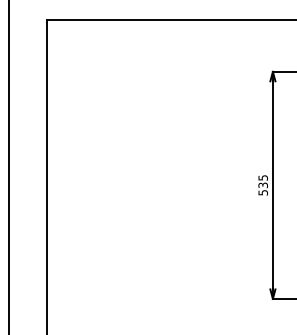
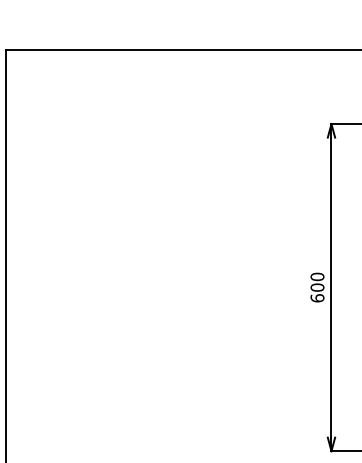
text: (262, 185) -> (316, 287), 535 -> 600

